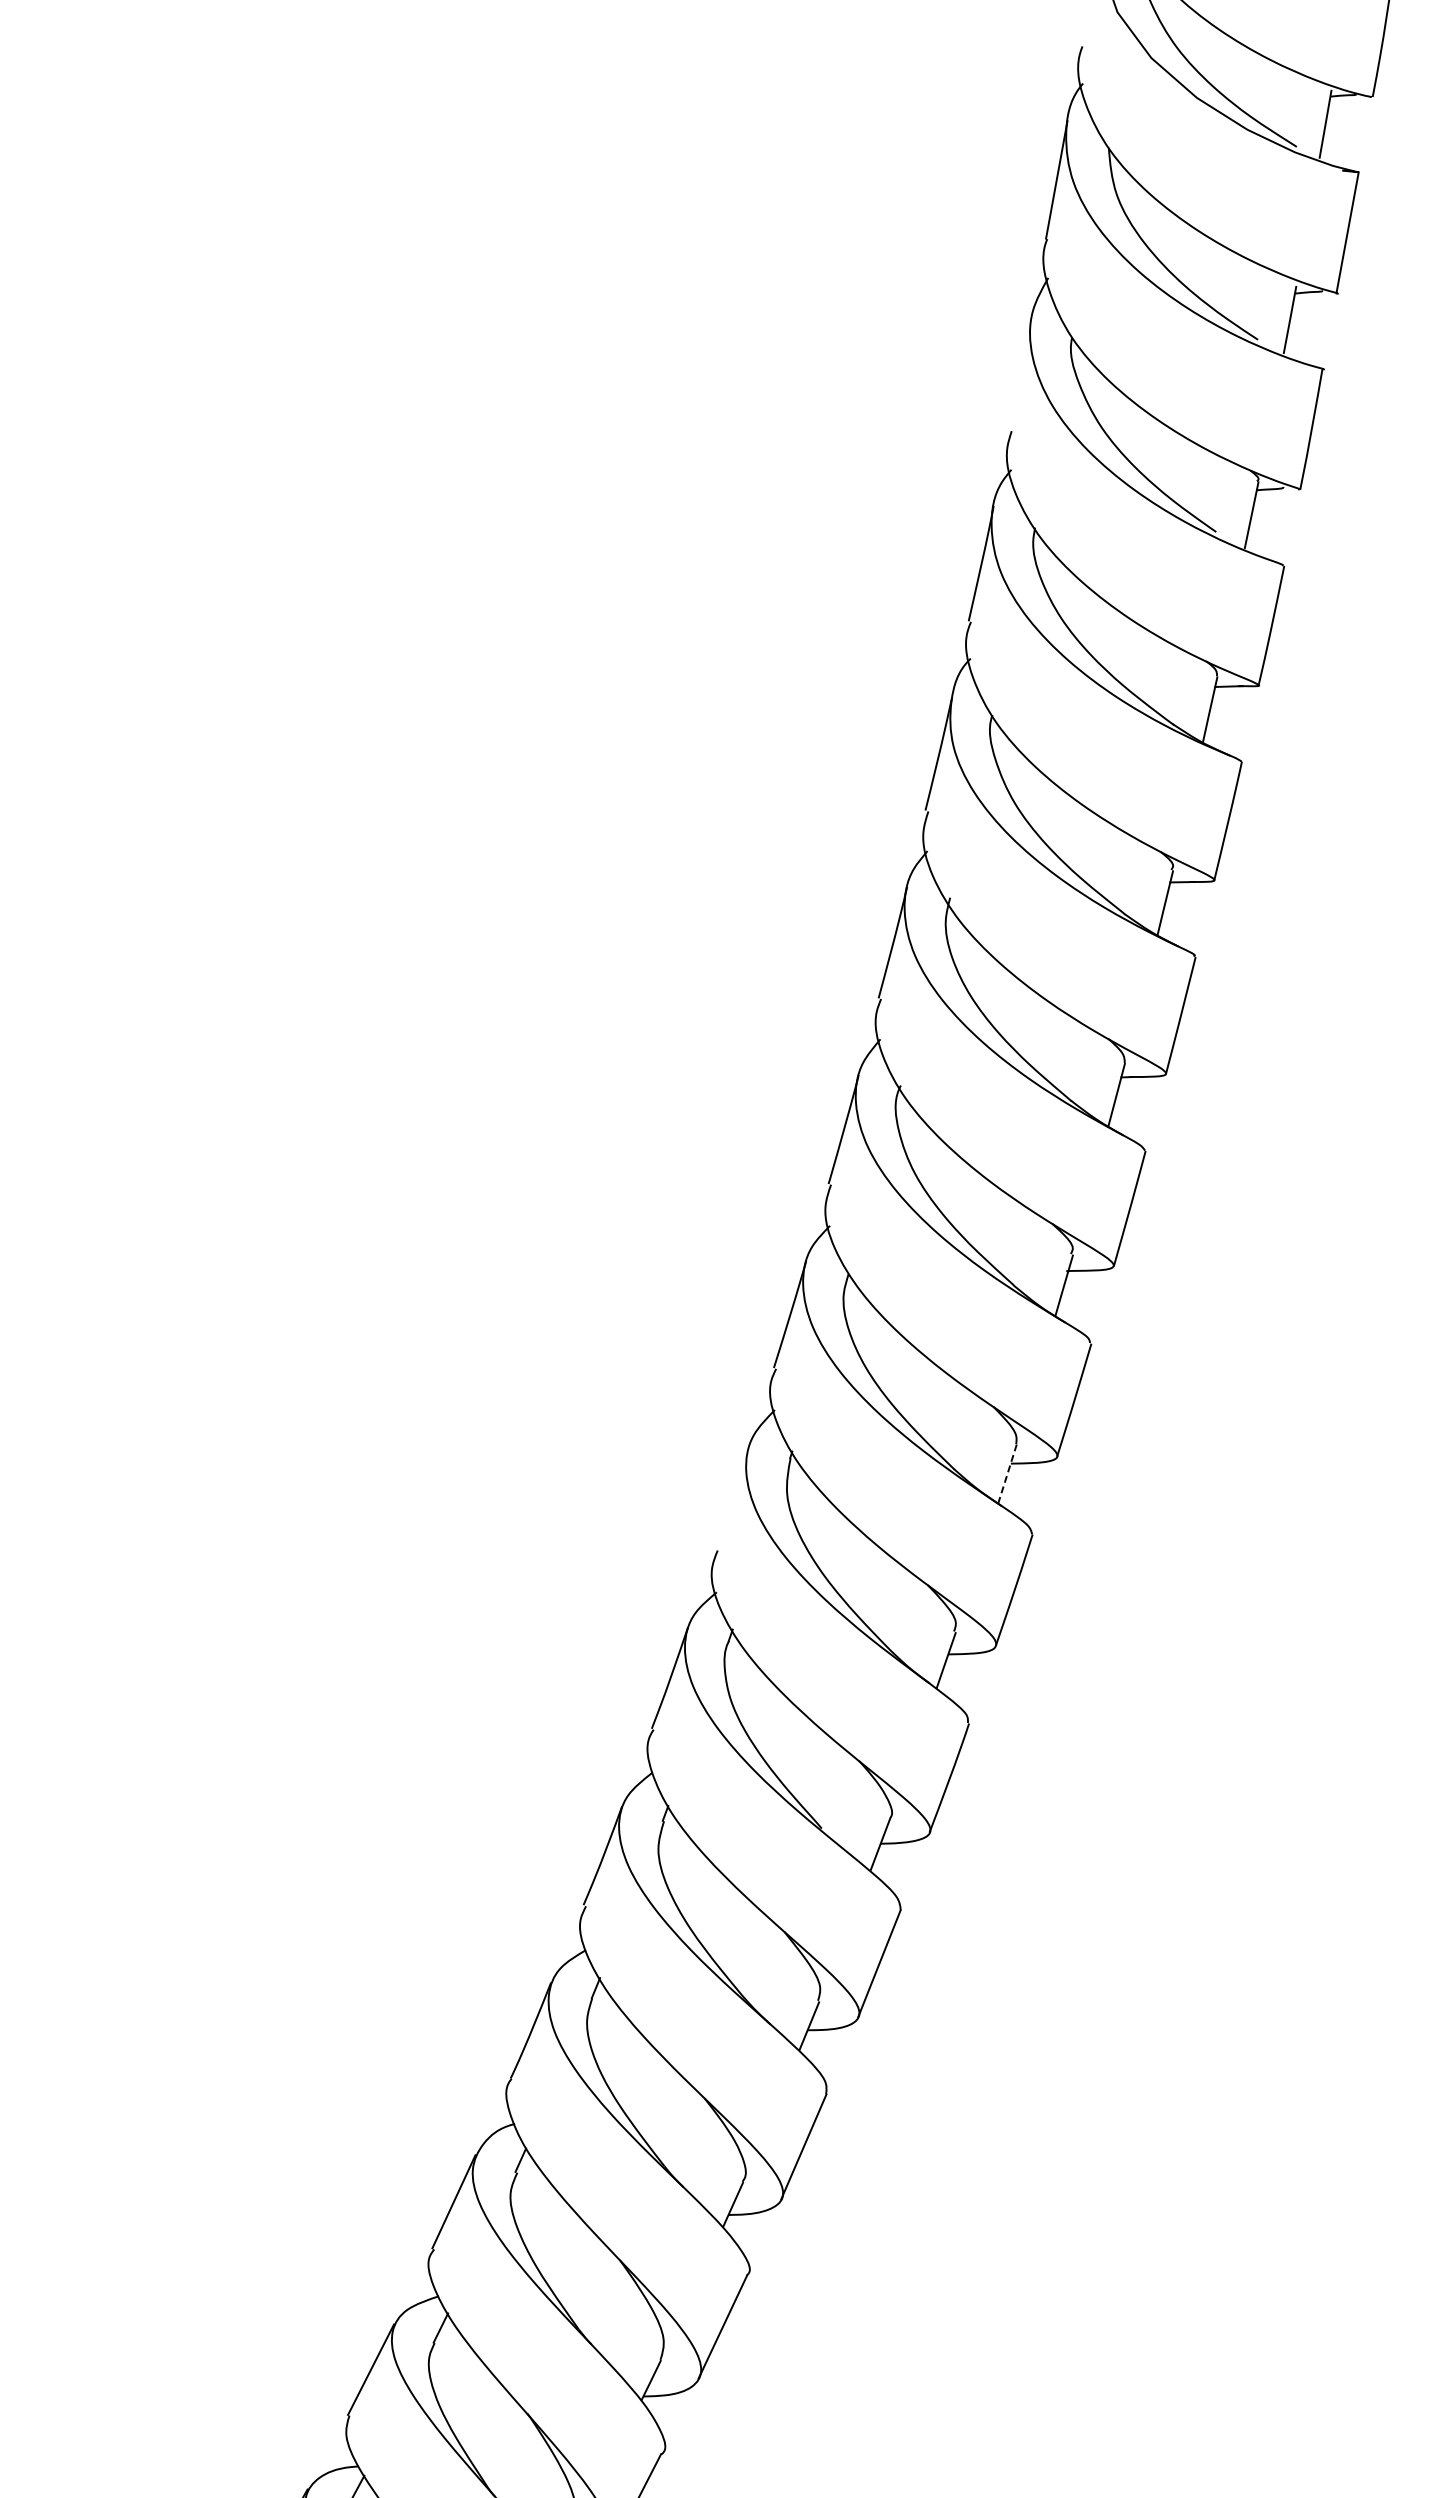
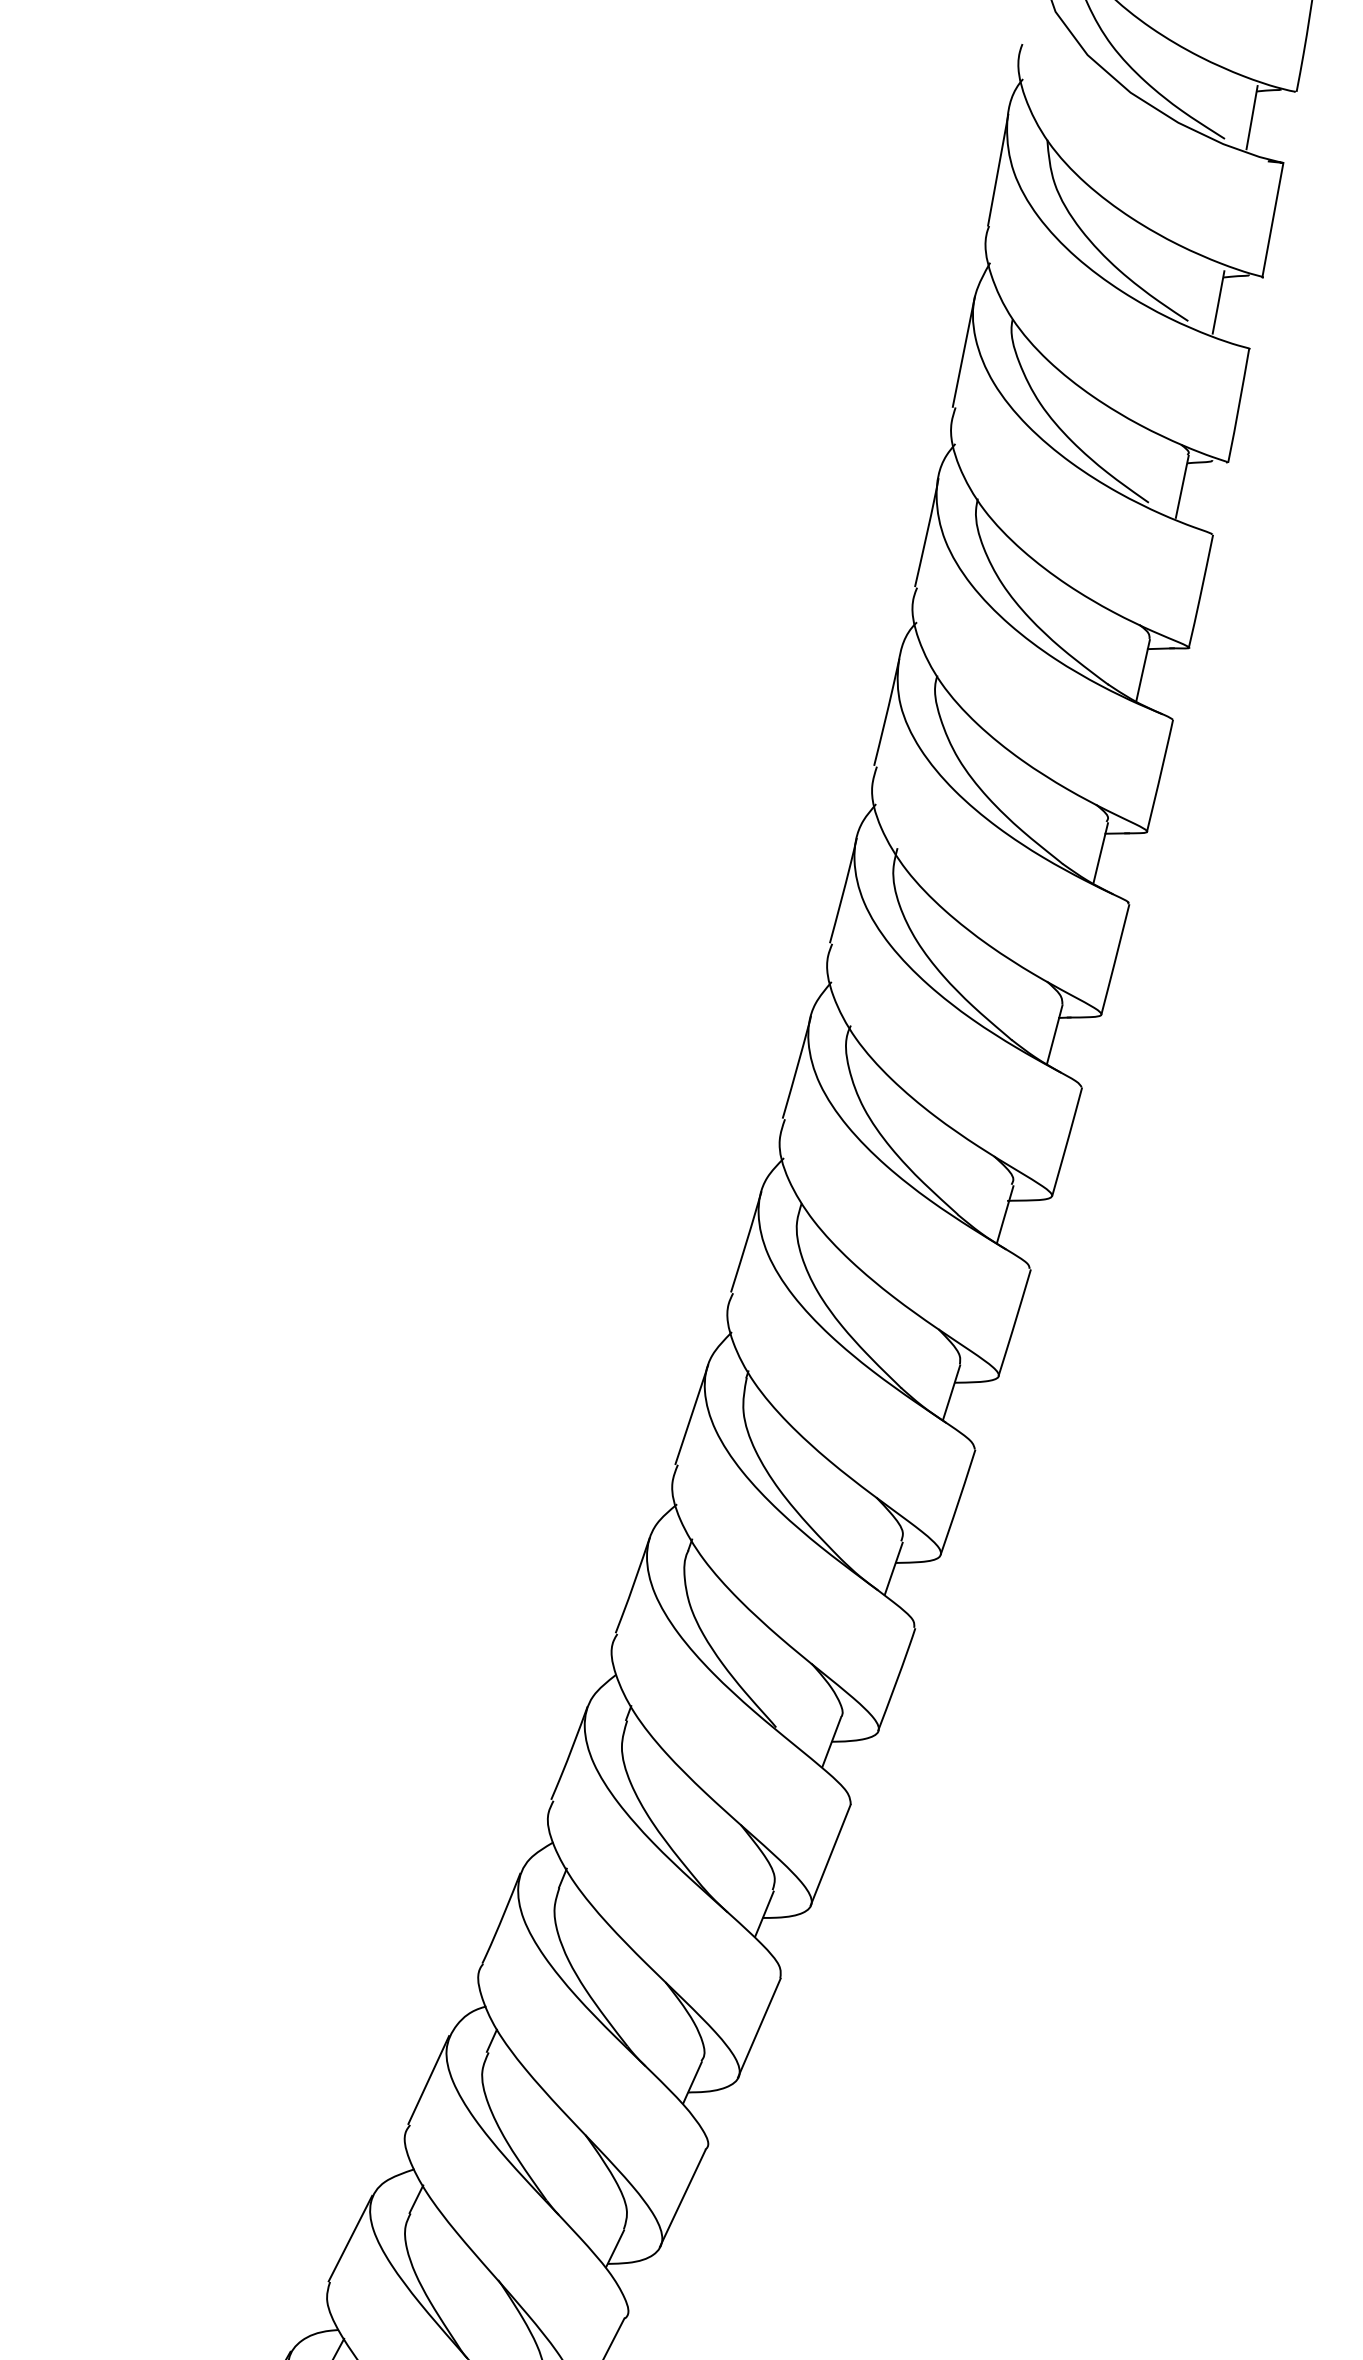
line: (1020, 371) -> (963, 351), added
line: (1007, 1474) -> (951, 1393), dashed -> solid
line: (732, 1497) -> (691, 1414), added

